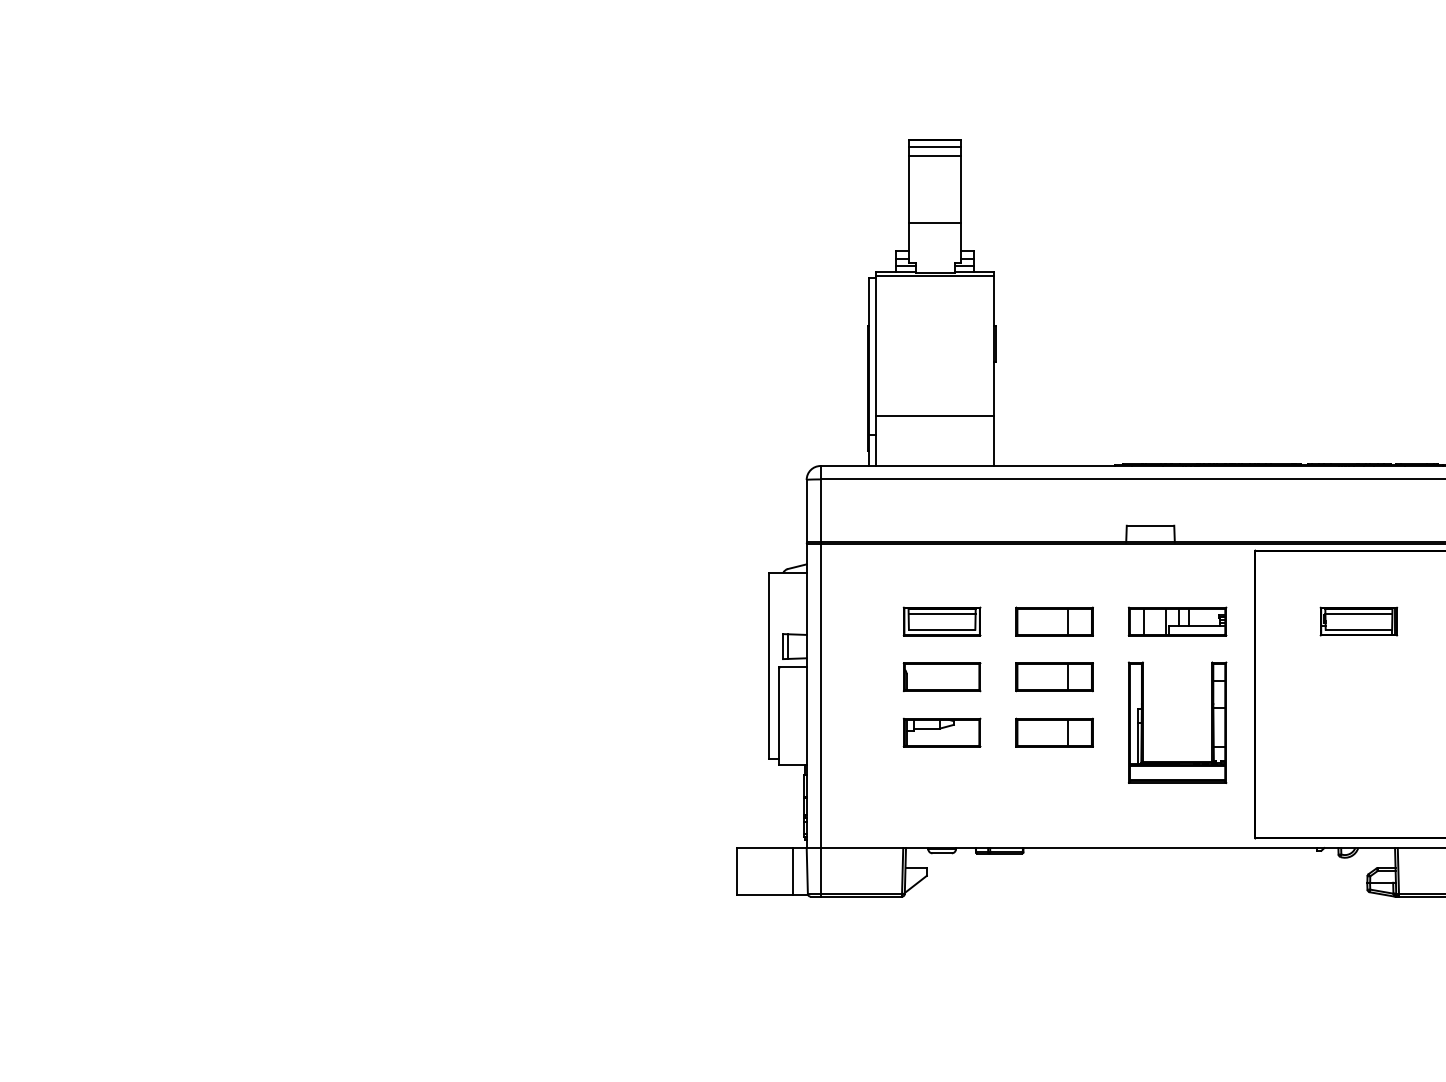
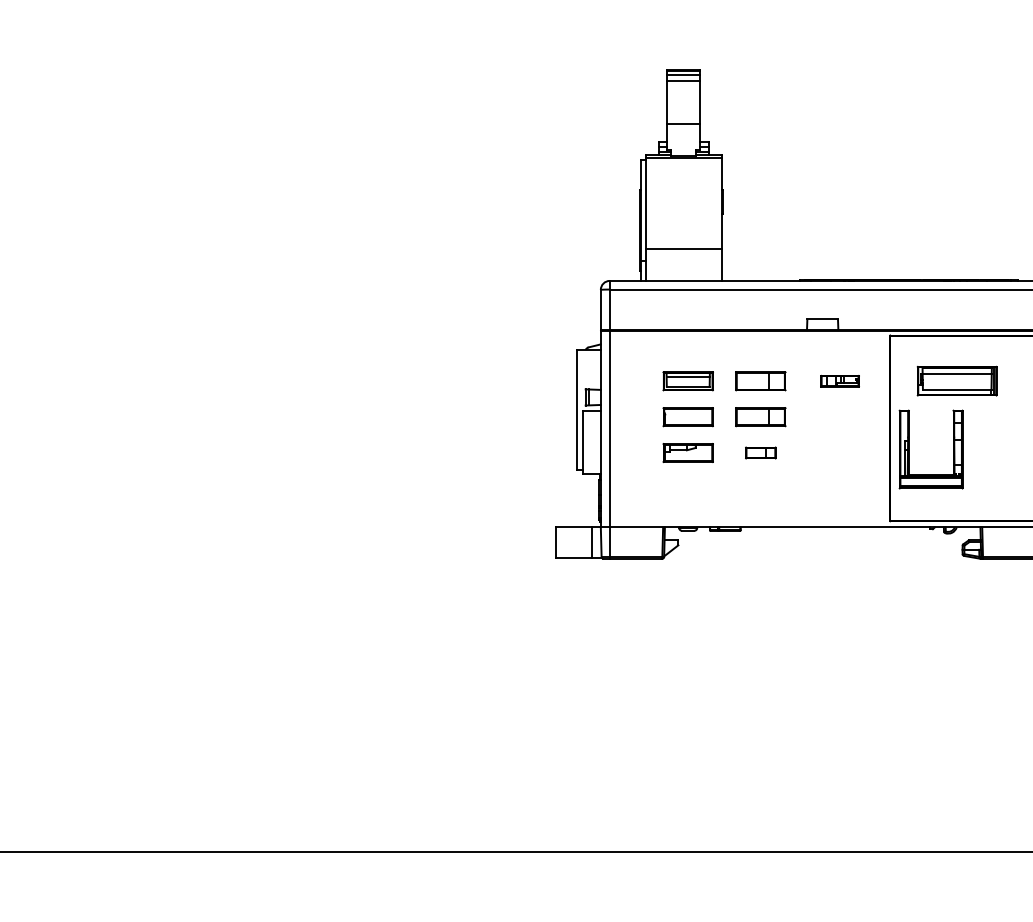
part: (1176, 621) -> (839, 381), size x0.6
part: (1357, 621) -> (956, 381), size x1.6
part: (1144, 722) -> (909, 449), moved
part: (1054, 731) -> (760, 452), size x0.6

